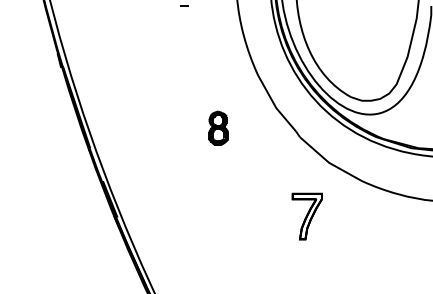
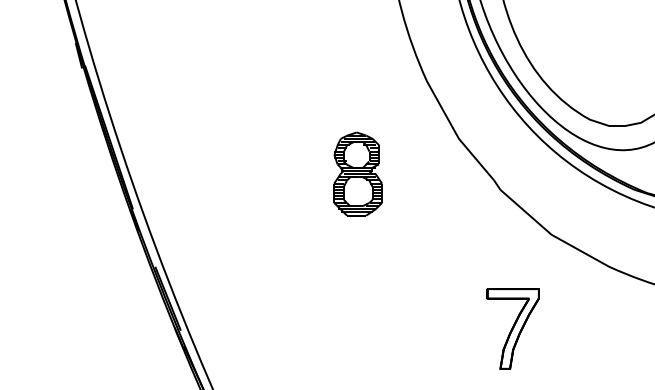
part: (218, 127) -> (357, 172), size x1.43

